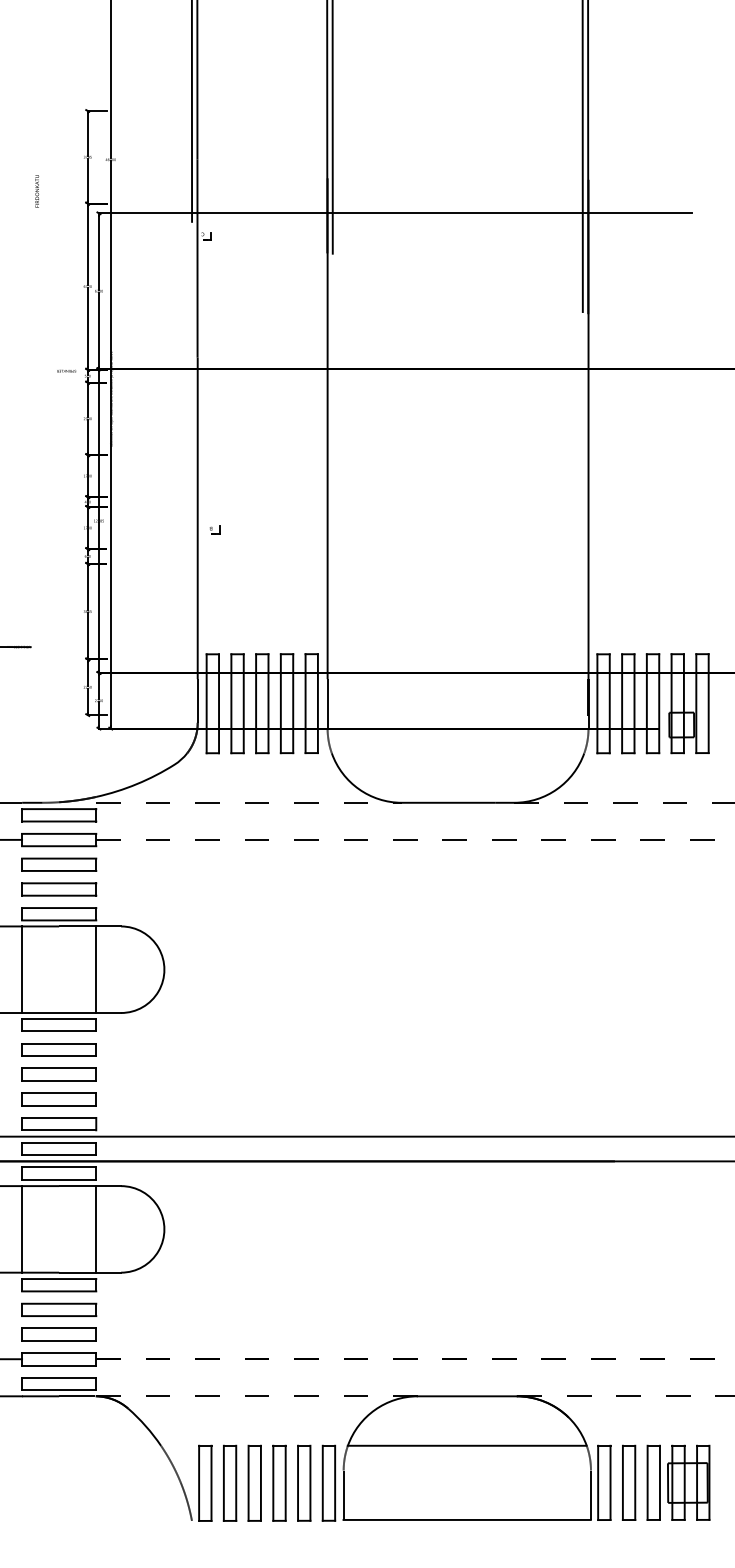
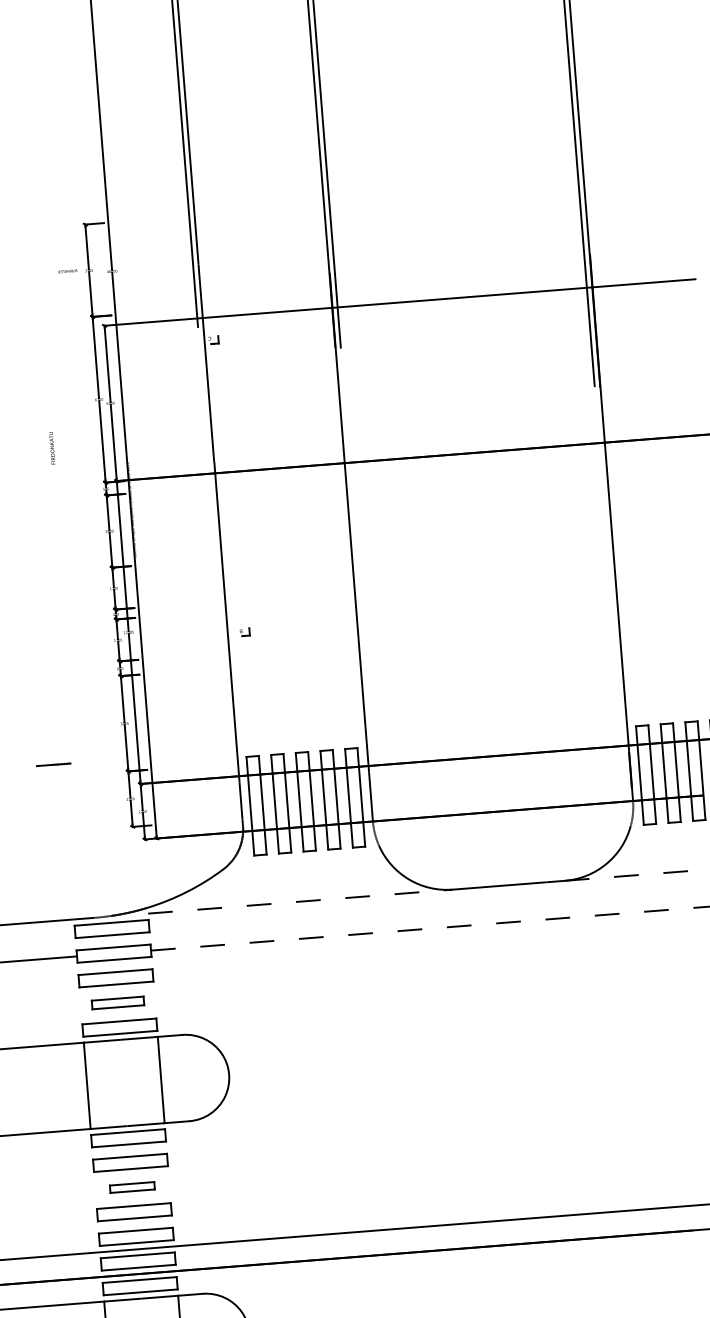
text: (36, 191) -> (51, 448), moved
text: (66, 370) -> (67, 270), moved
part: (59, 889) -> (118, 1002), size x0.7
part: (58, 1074) -> (131, 1187), size x0.6

